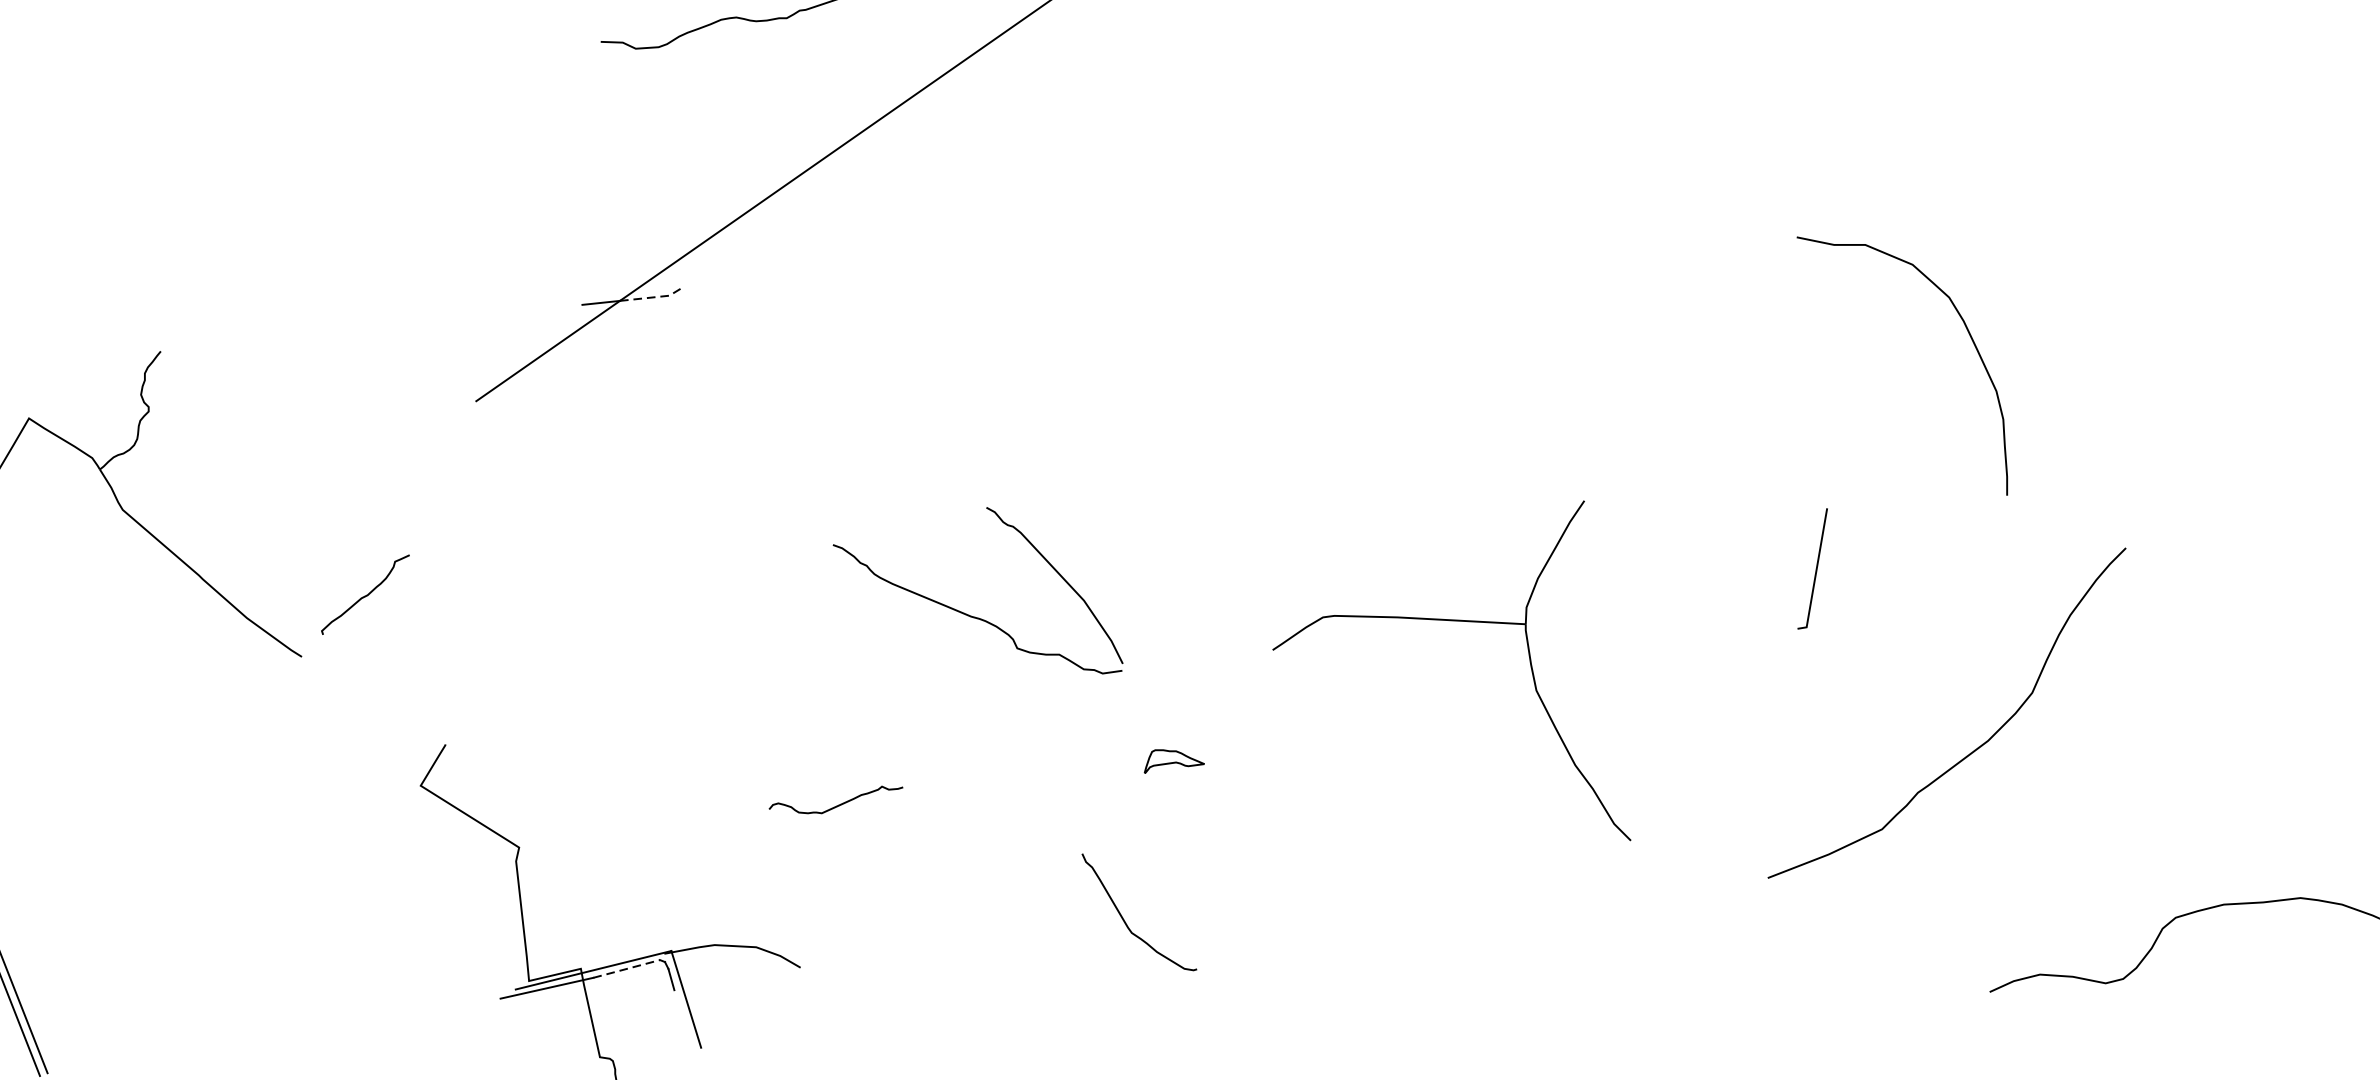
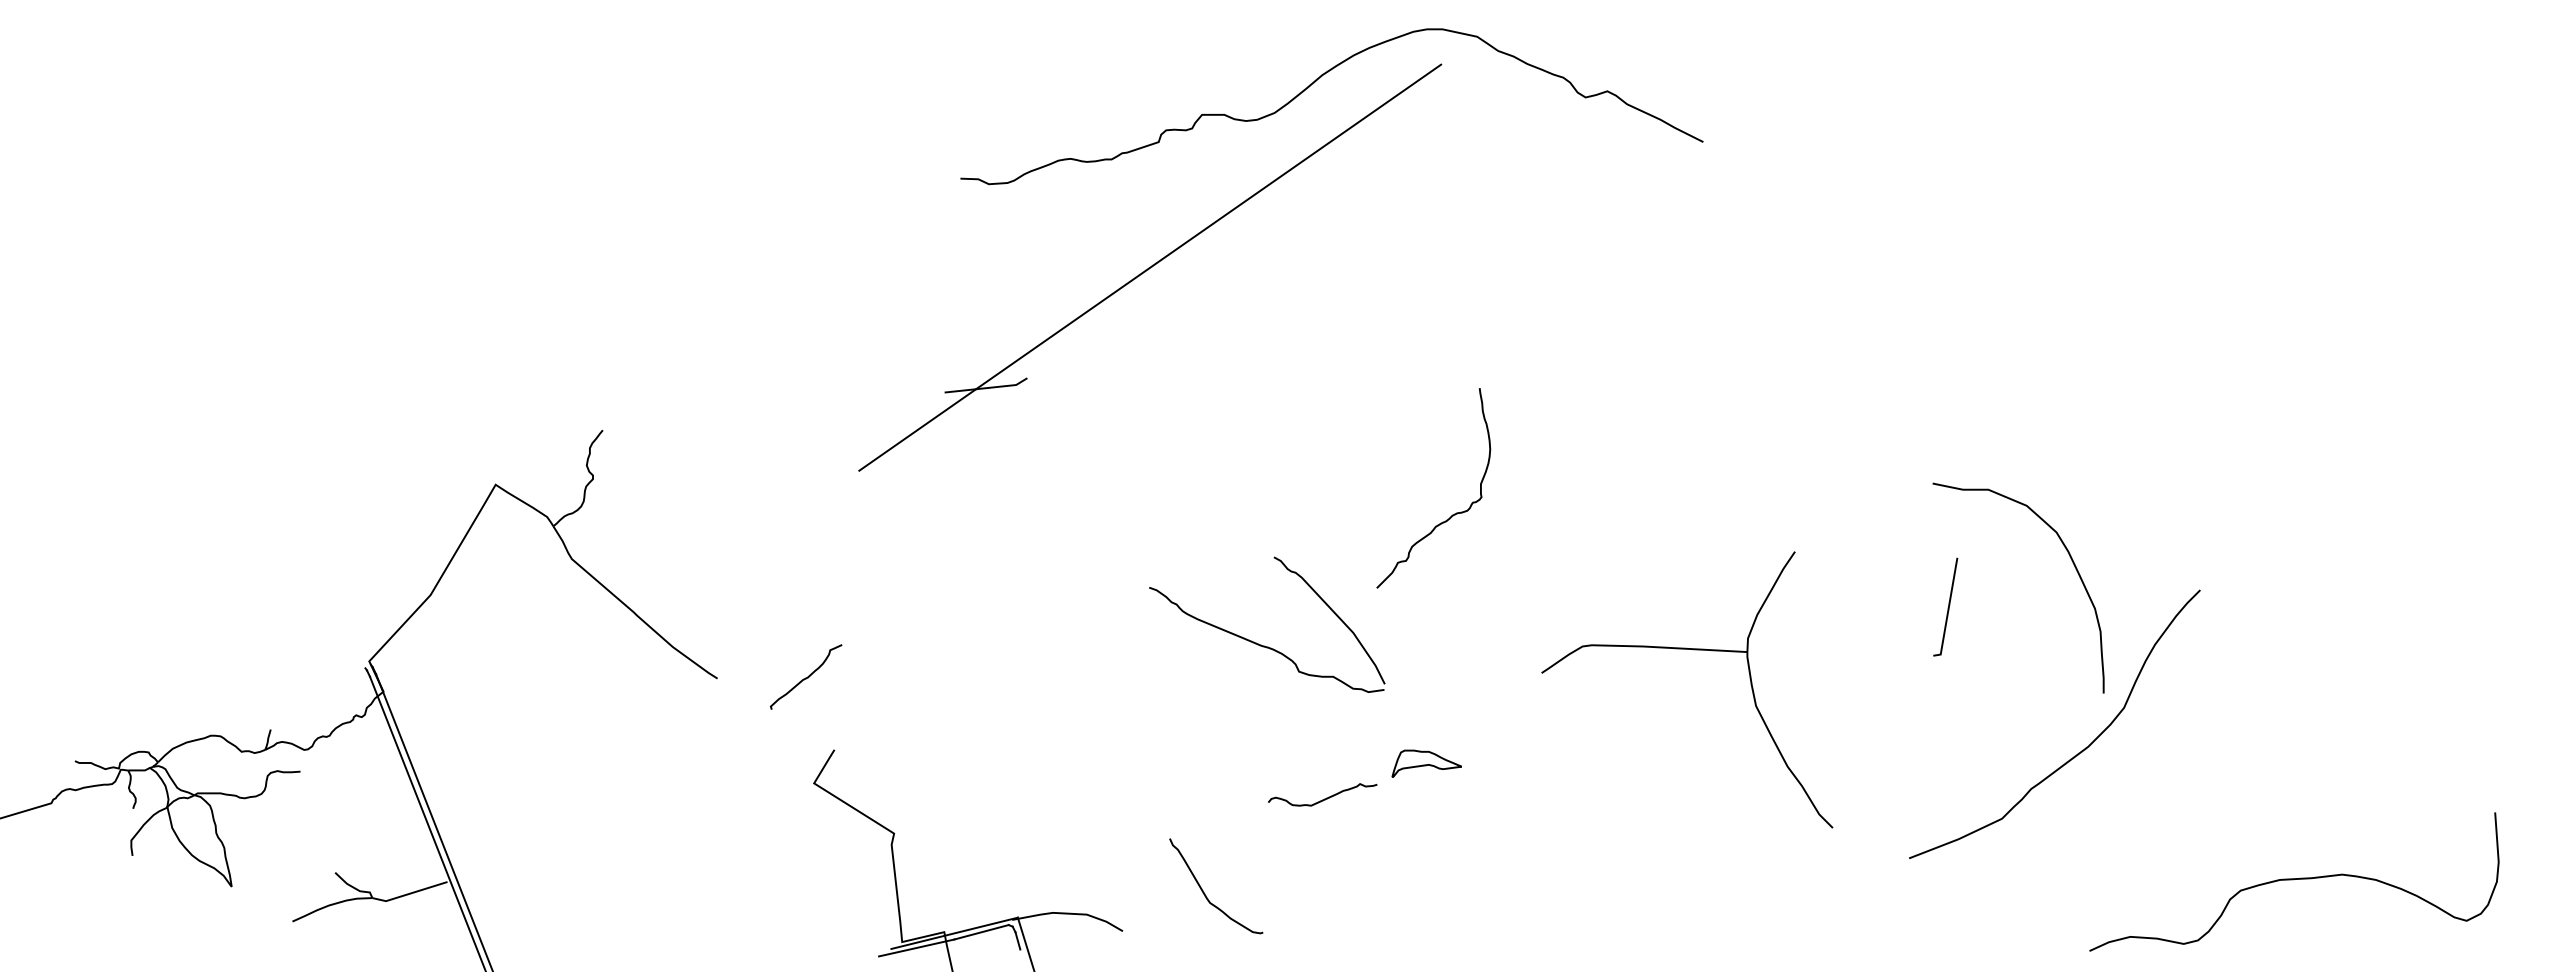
line: (653, 297) -> (1003, 386), dashed -> solid
curve: (1968, 335) -> (2072, 563), moved
curve: (1206, 455) -> (1452, 514), added
curve: (364, 595) -> (805, 677), moved
part: (1459, 622) -> (1693, 650), moved
part: (1174, 761) -> (1426, 763), size x1.43
curve: (838, 804) -> (1324, 798), moved
curve: (1126, 921) -> (1205, 893), moved
line: (627, 969) -> (982, 932), dashed -> solid

